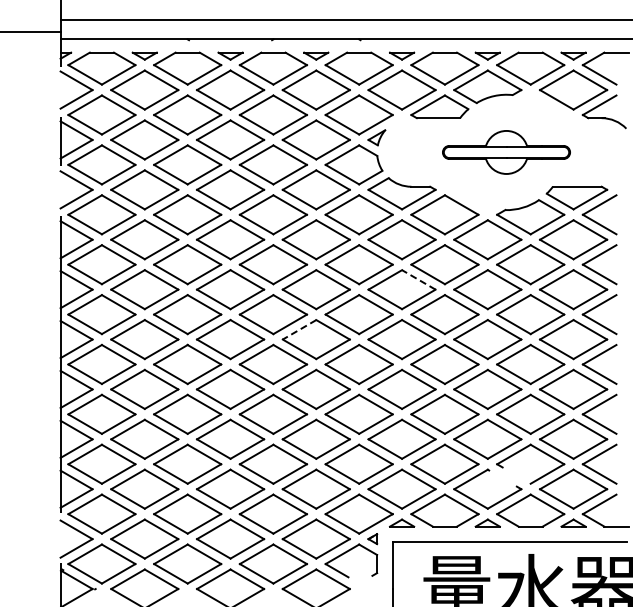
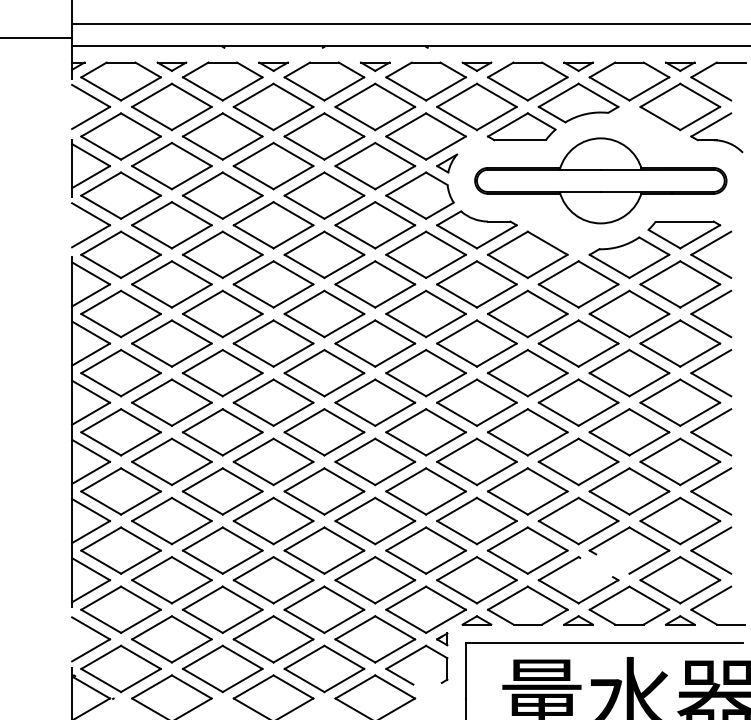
part: (506, 152) -> (600, 180), size x1.67
line: (418, 279) -> (496, 331), dashed -> solid
line: (299, 330) -> (355, 392), dashed -> solid

